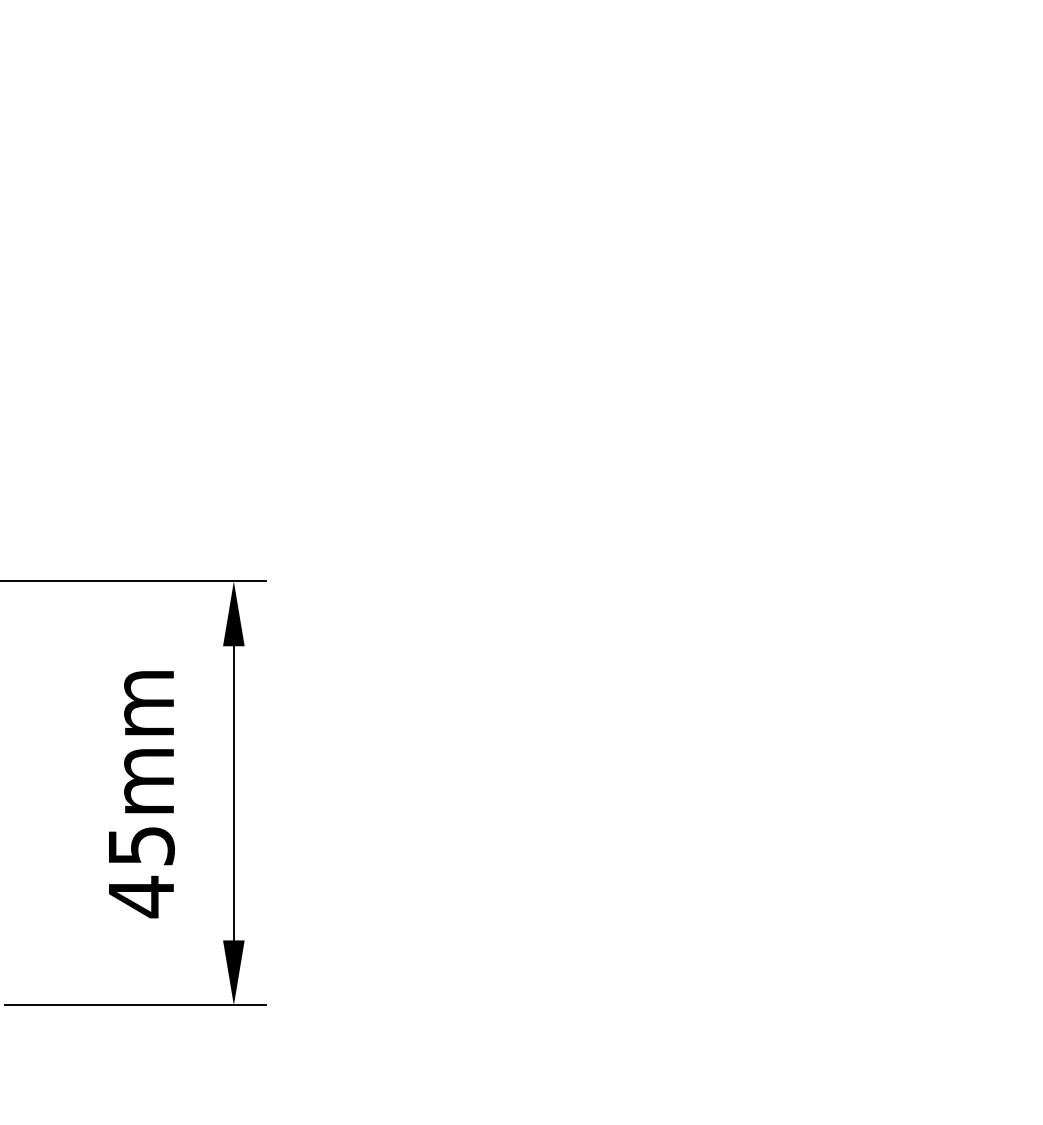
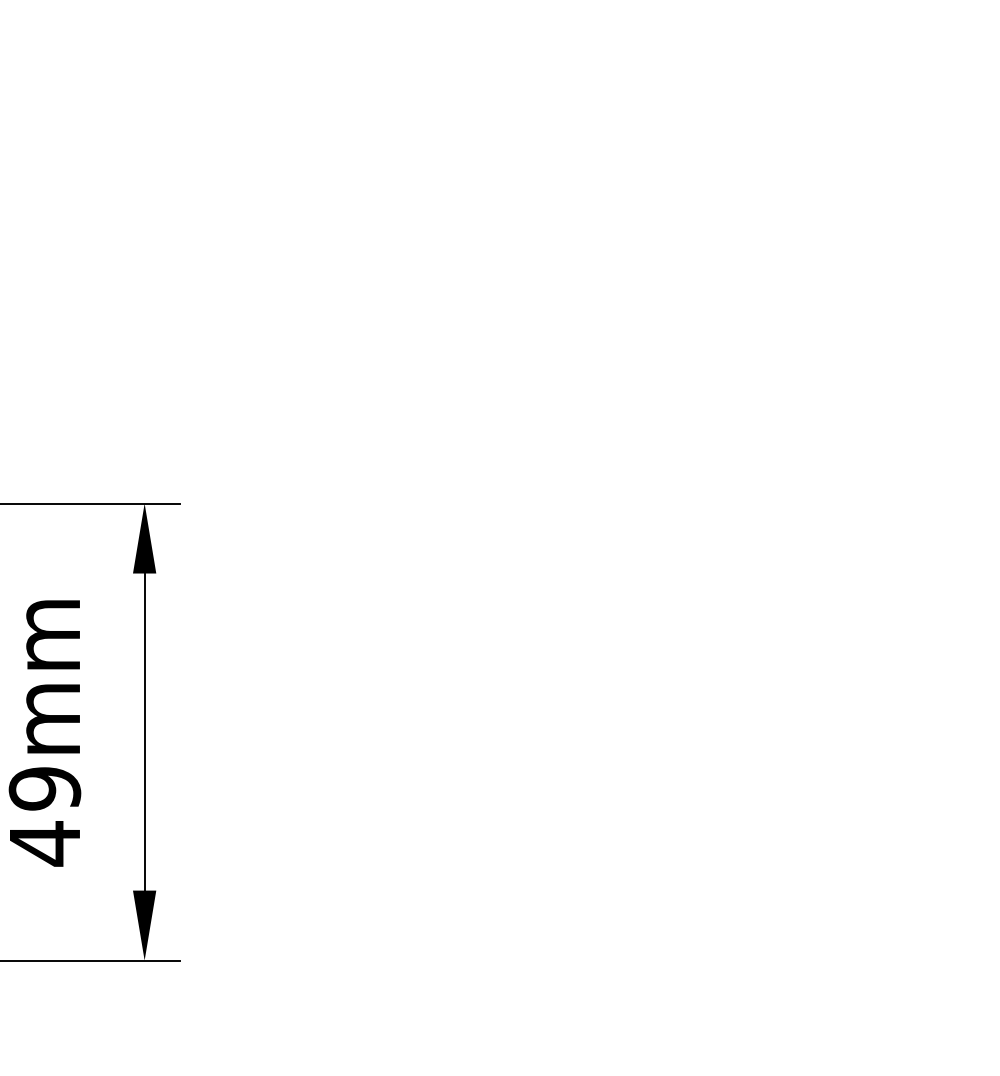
text: (140, 846) -> (44, 789), 45mm -> 49mm

